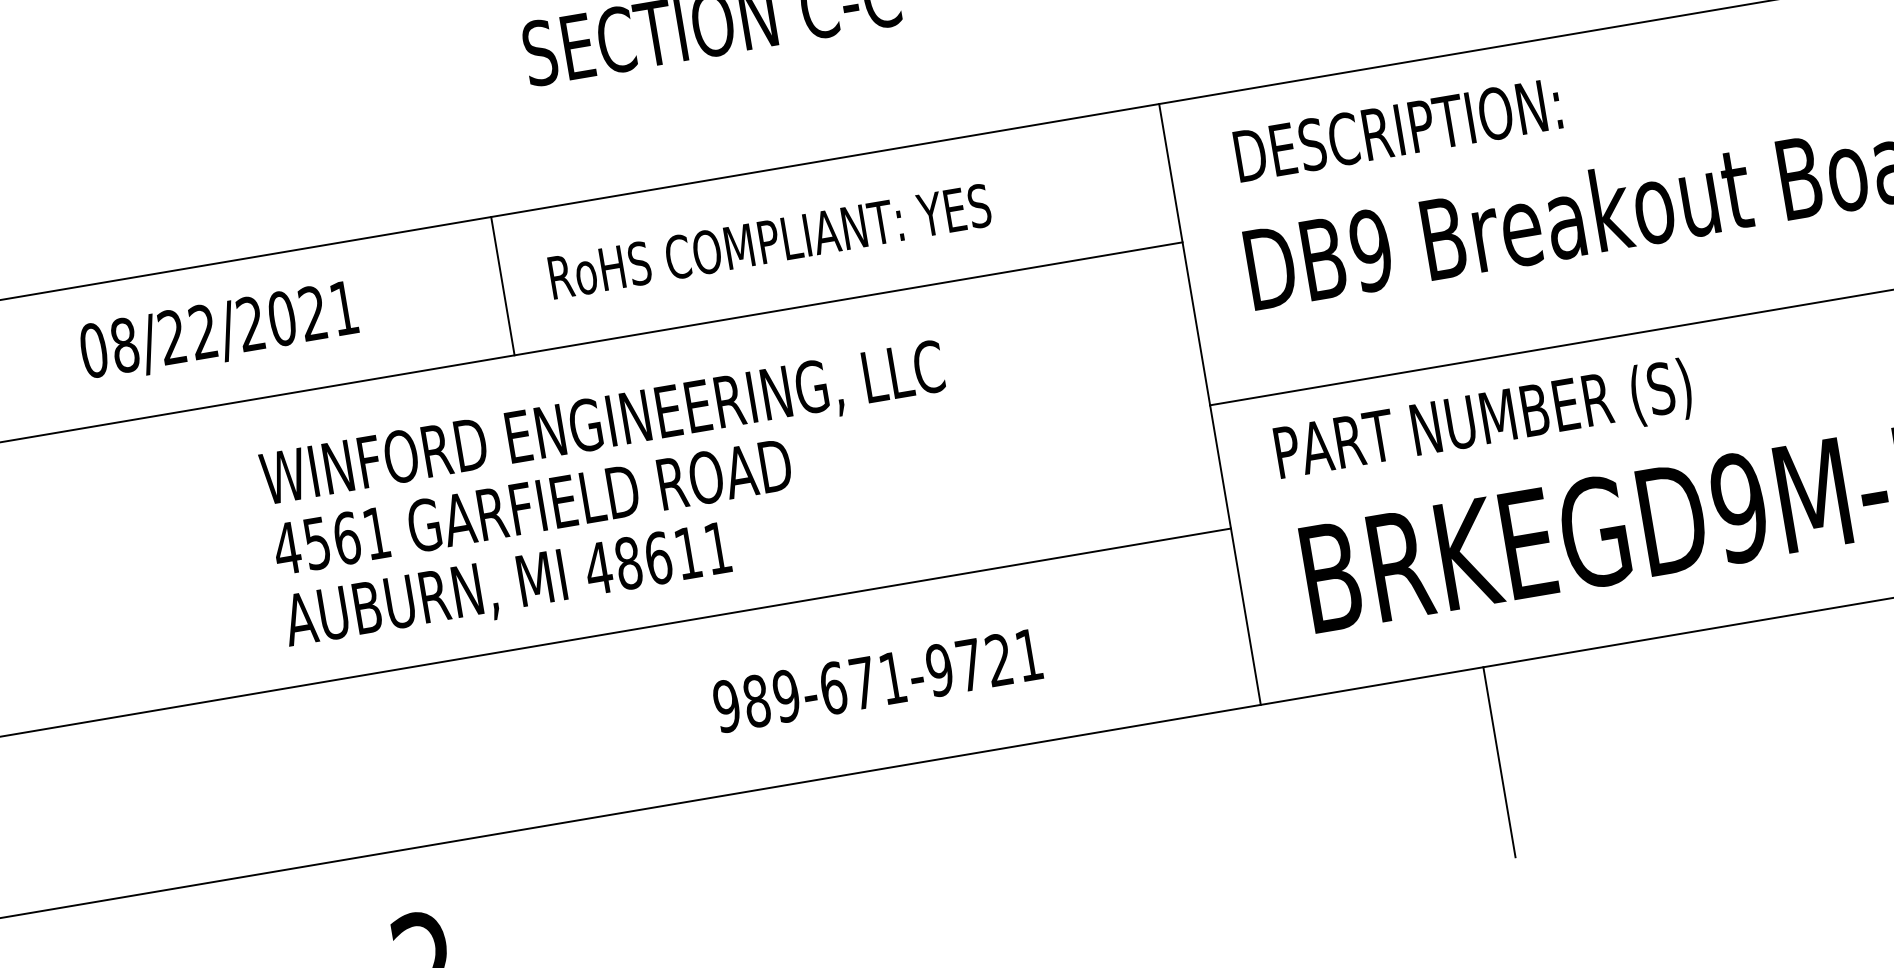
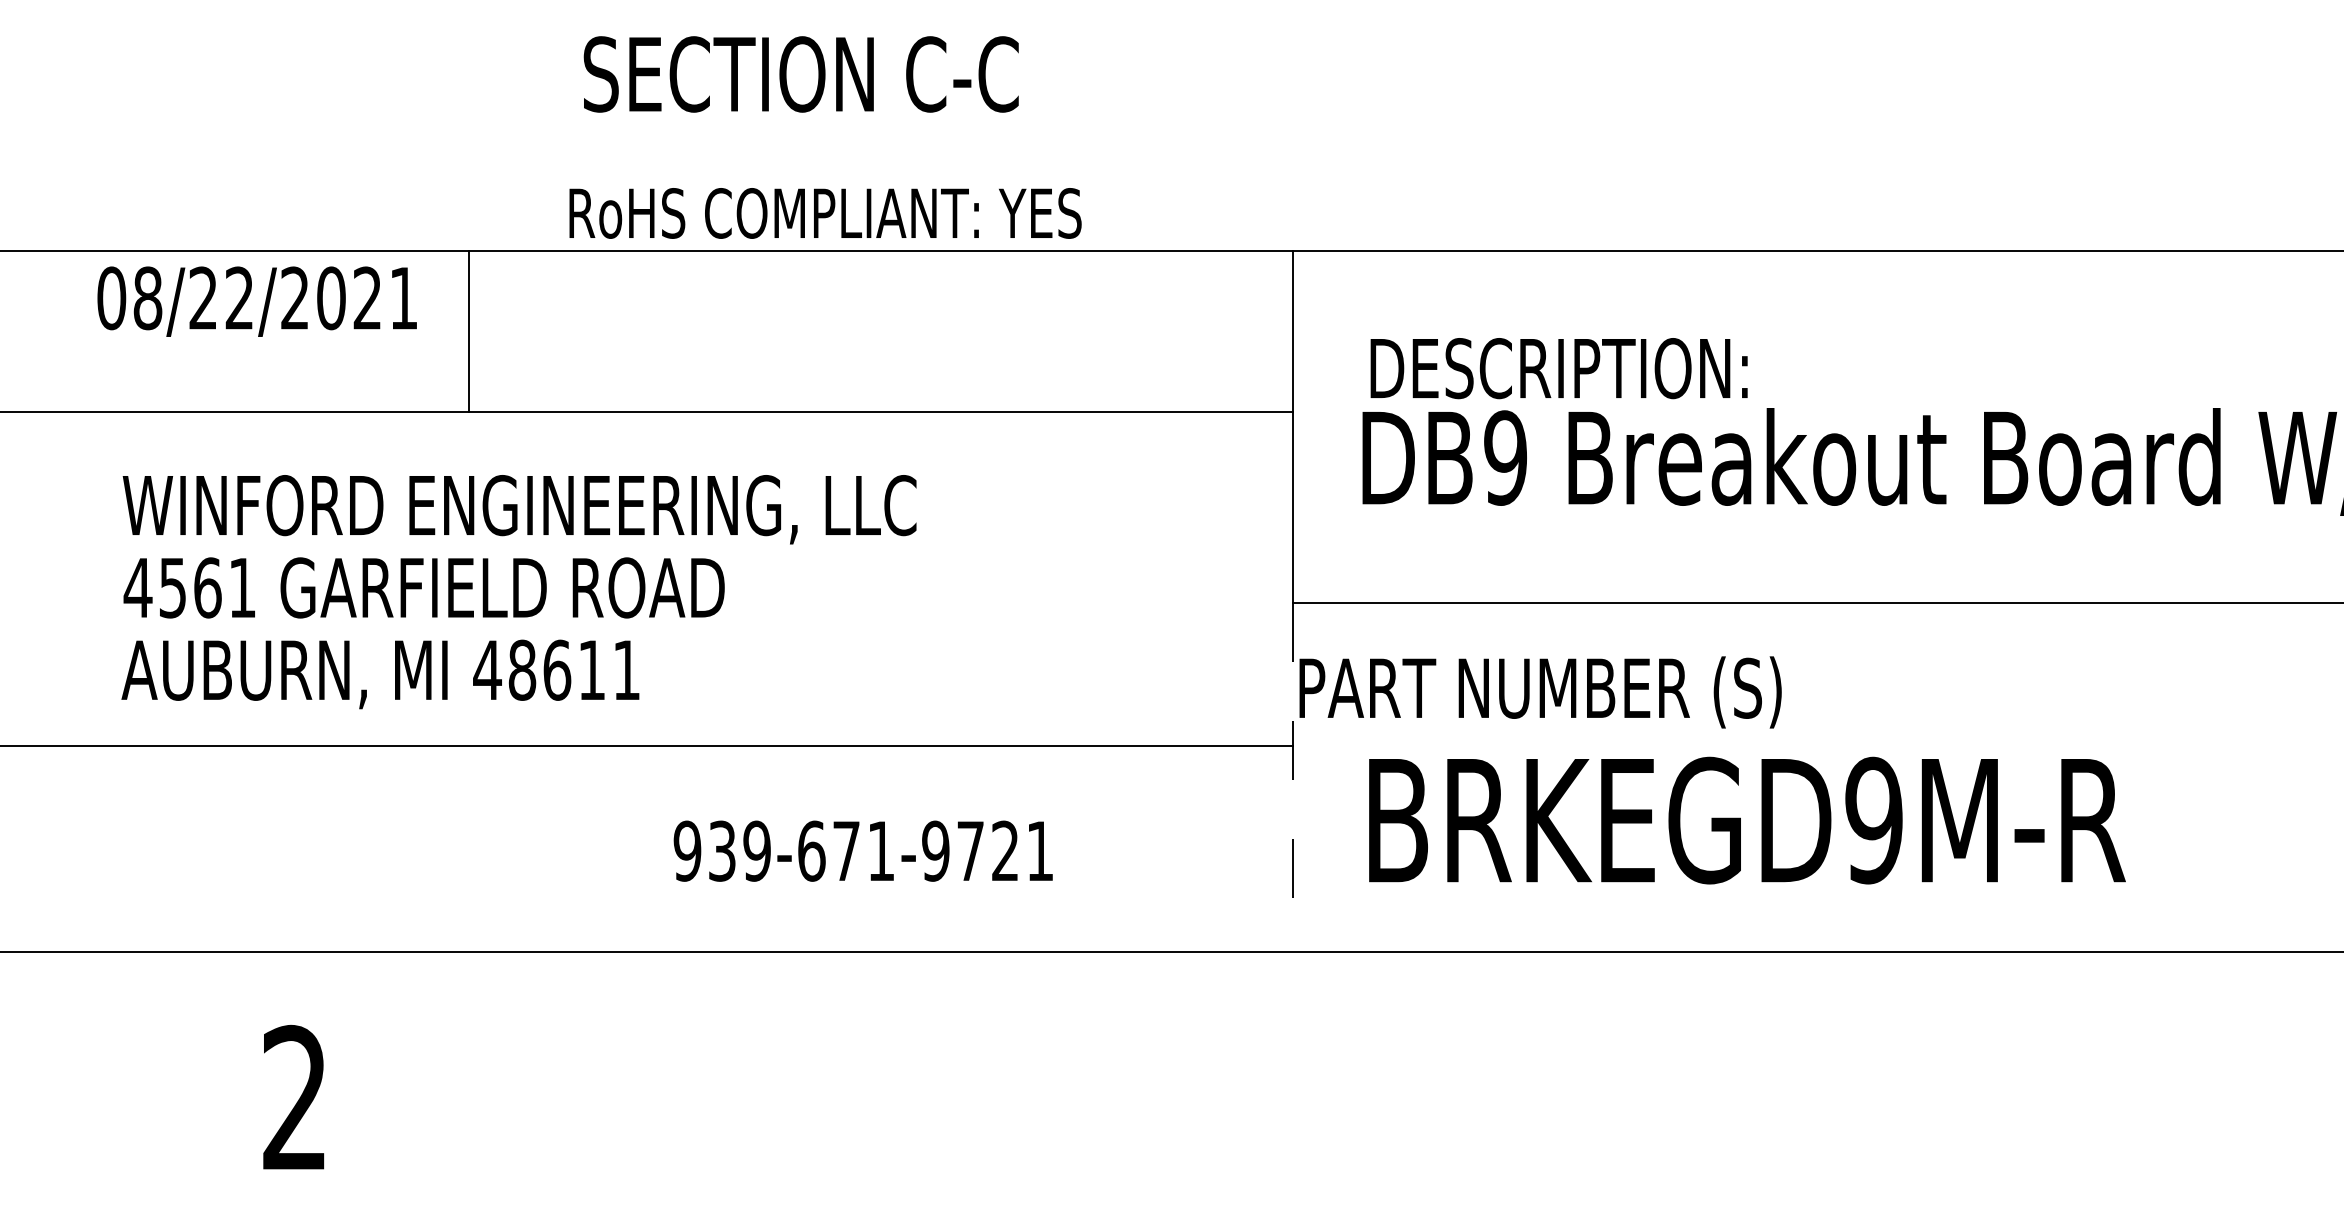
text: (1397, 130) -> (1558, 368), moved
text: (769, 241) -> (825, 213), moved
line: (503, 285) -> (469, 331), moved
text: (218, 332) -> (256, 301), moved
text: (1483, 422) -> (1540, 692), moved
text: (613, 497) -> (518, 592), moved
line: (1235, 555) -> (1293, 777), solid -> dashed
text: (756, 700) -> (722, 850), 989-671-9721 -> 939-671-9721
line: (1499, 761) -> (1553, 1062), removed

